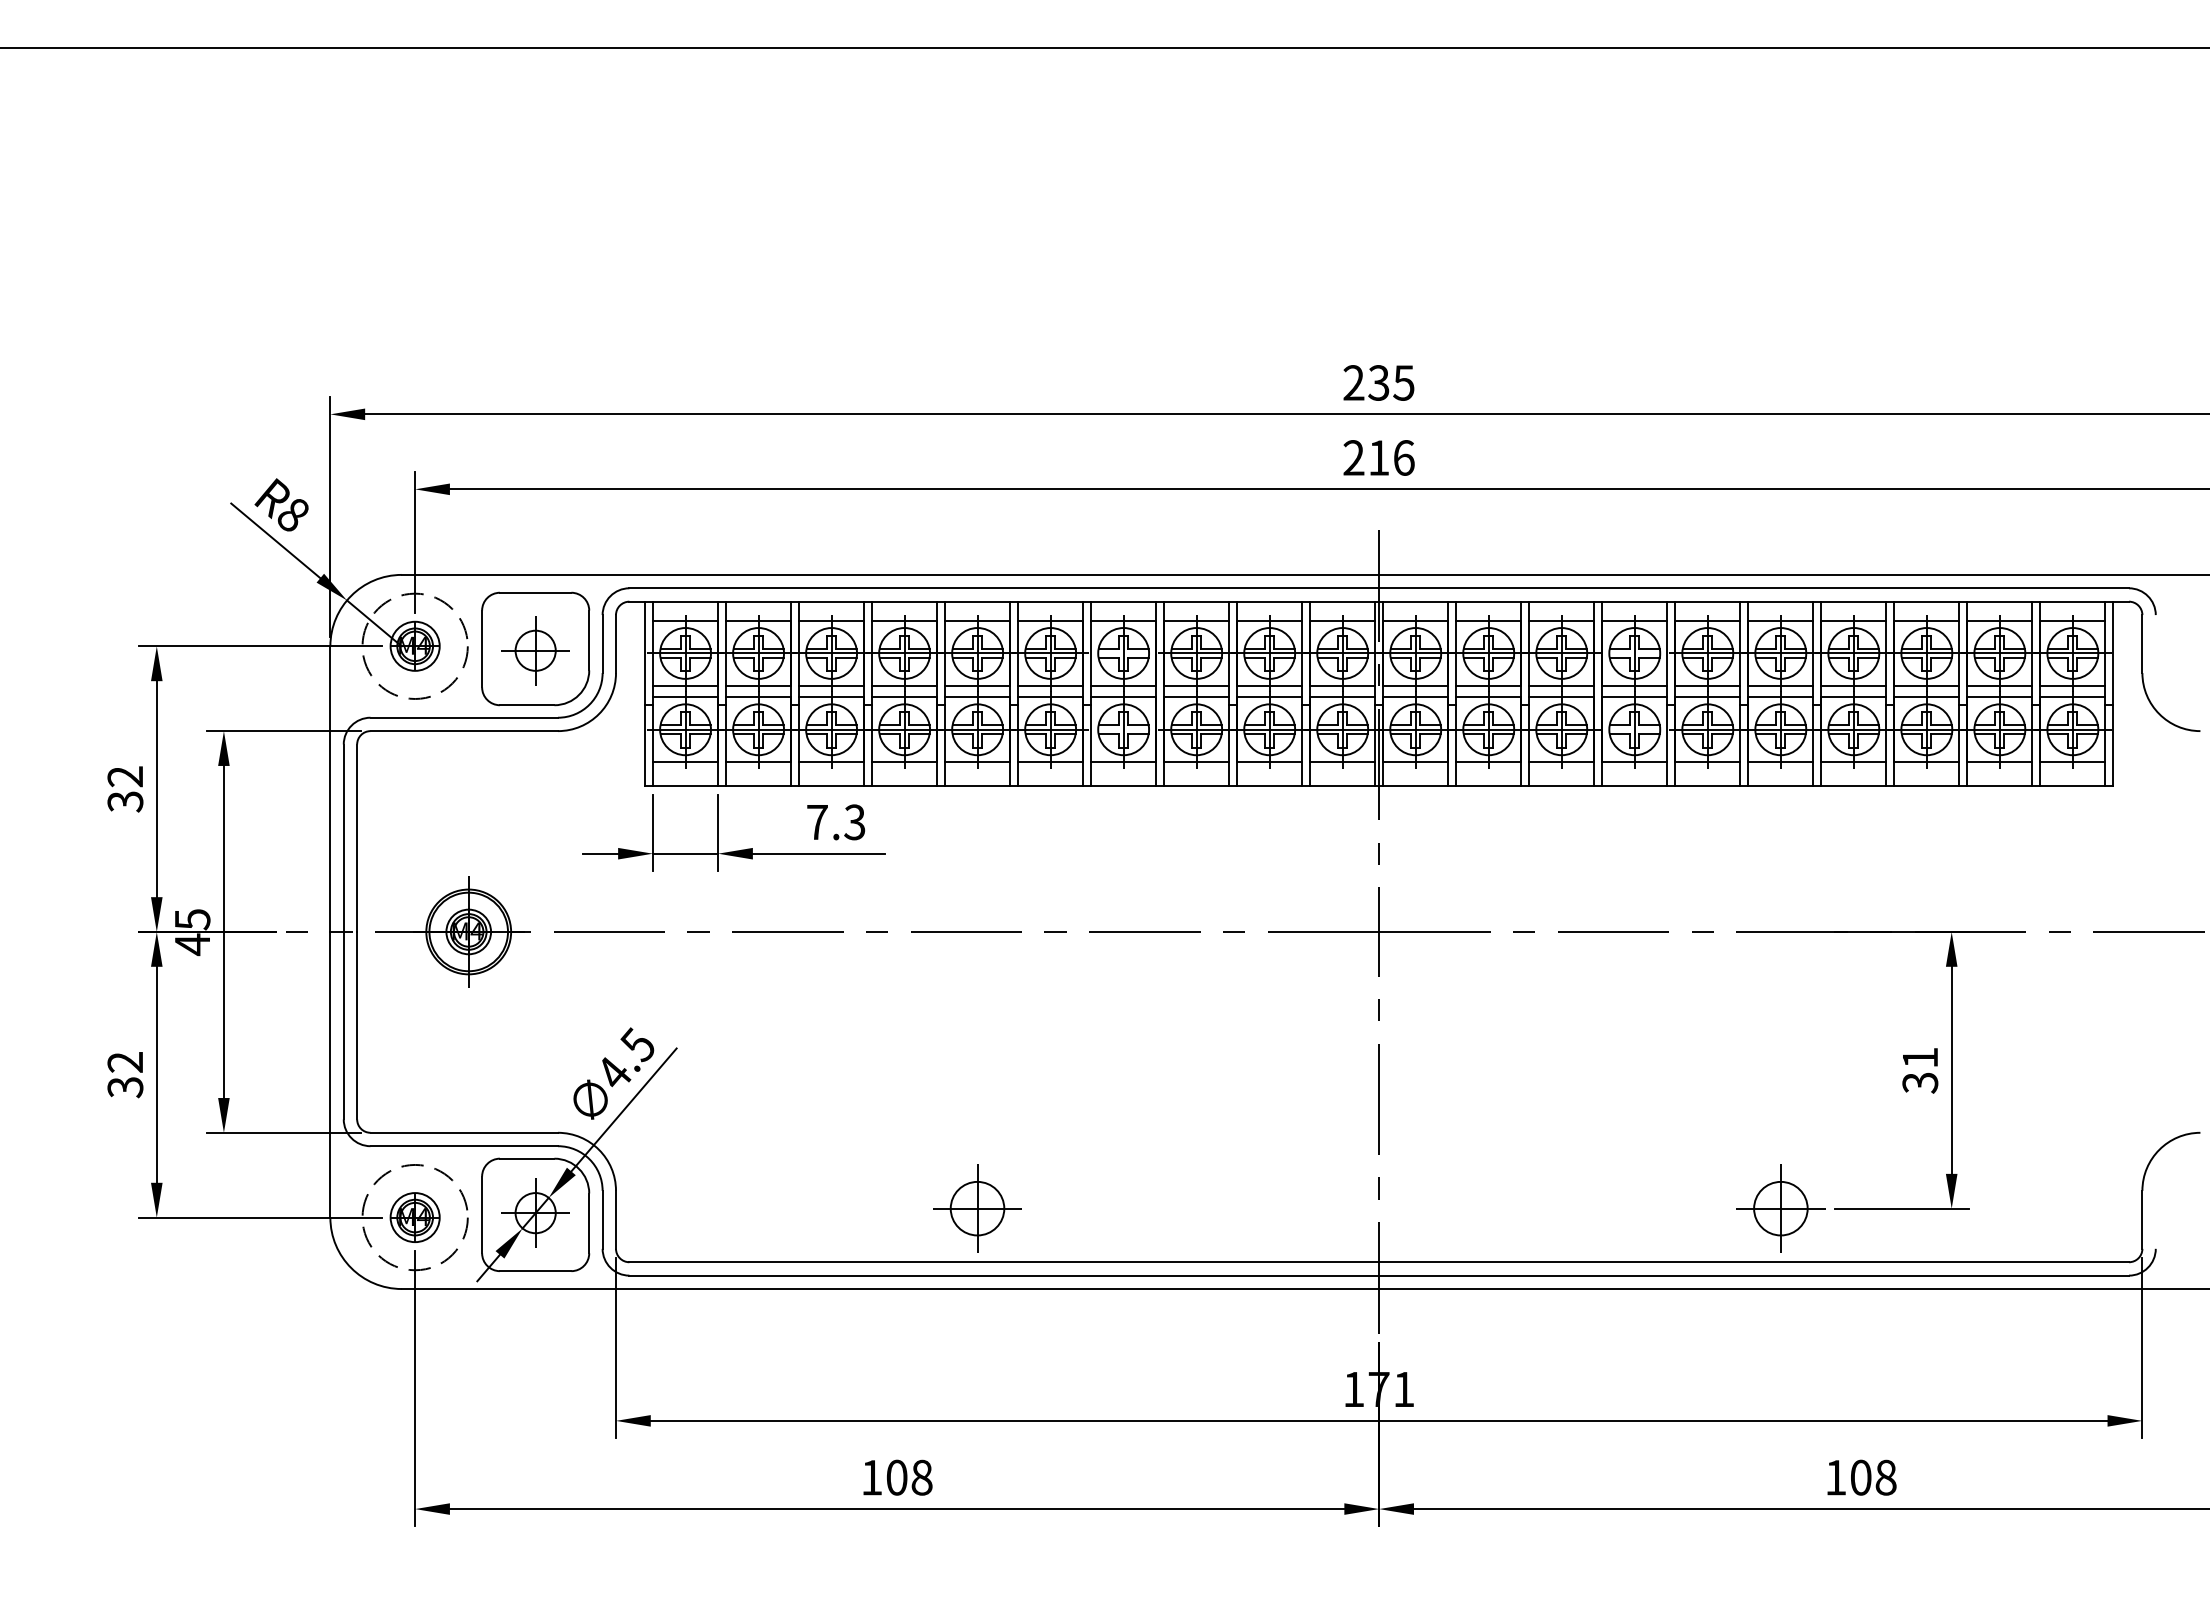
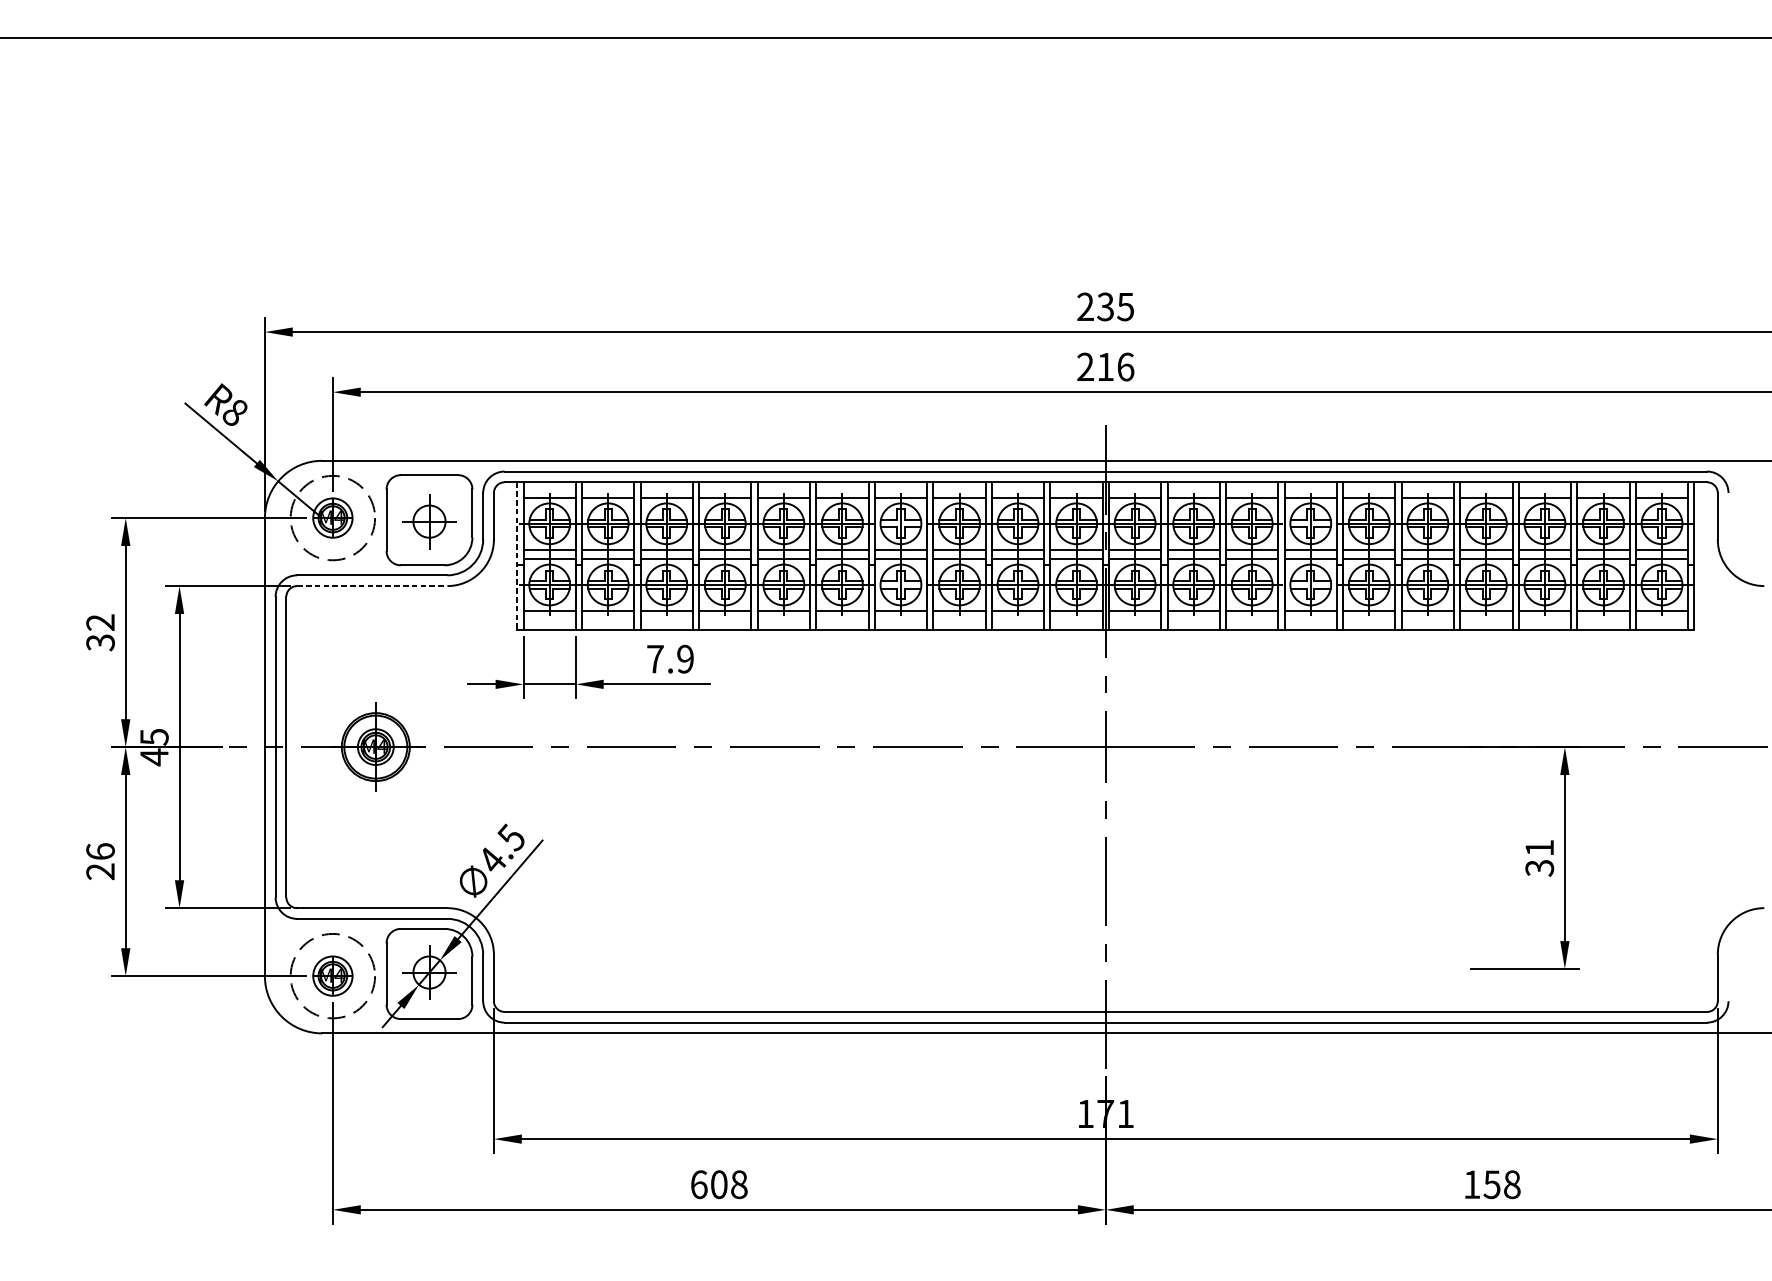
line: (645, 693) -> (517, 555), solid -> dashed
line: (464, 731) -> (372, 586), solid -> dashed
text: (854, 822) -> (685, 659), 7.3 -> 7.9
text: (125, 1074) -> (100, 861), 32 -> 26
part: (977, 1208) -> (783, 968), removed
part: (1780, 1208) -> (1427, 968), removed
text: (872, 1477) -> (699, 1184), 108 -> 608
text: (1860, 1477) -> (1491, 1184), 108 -> 158

